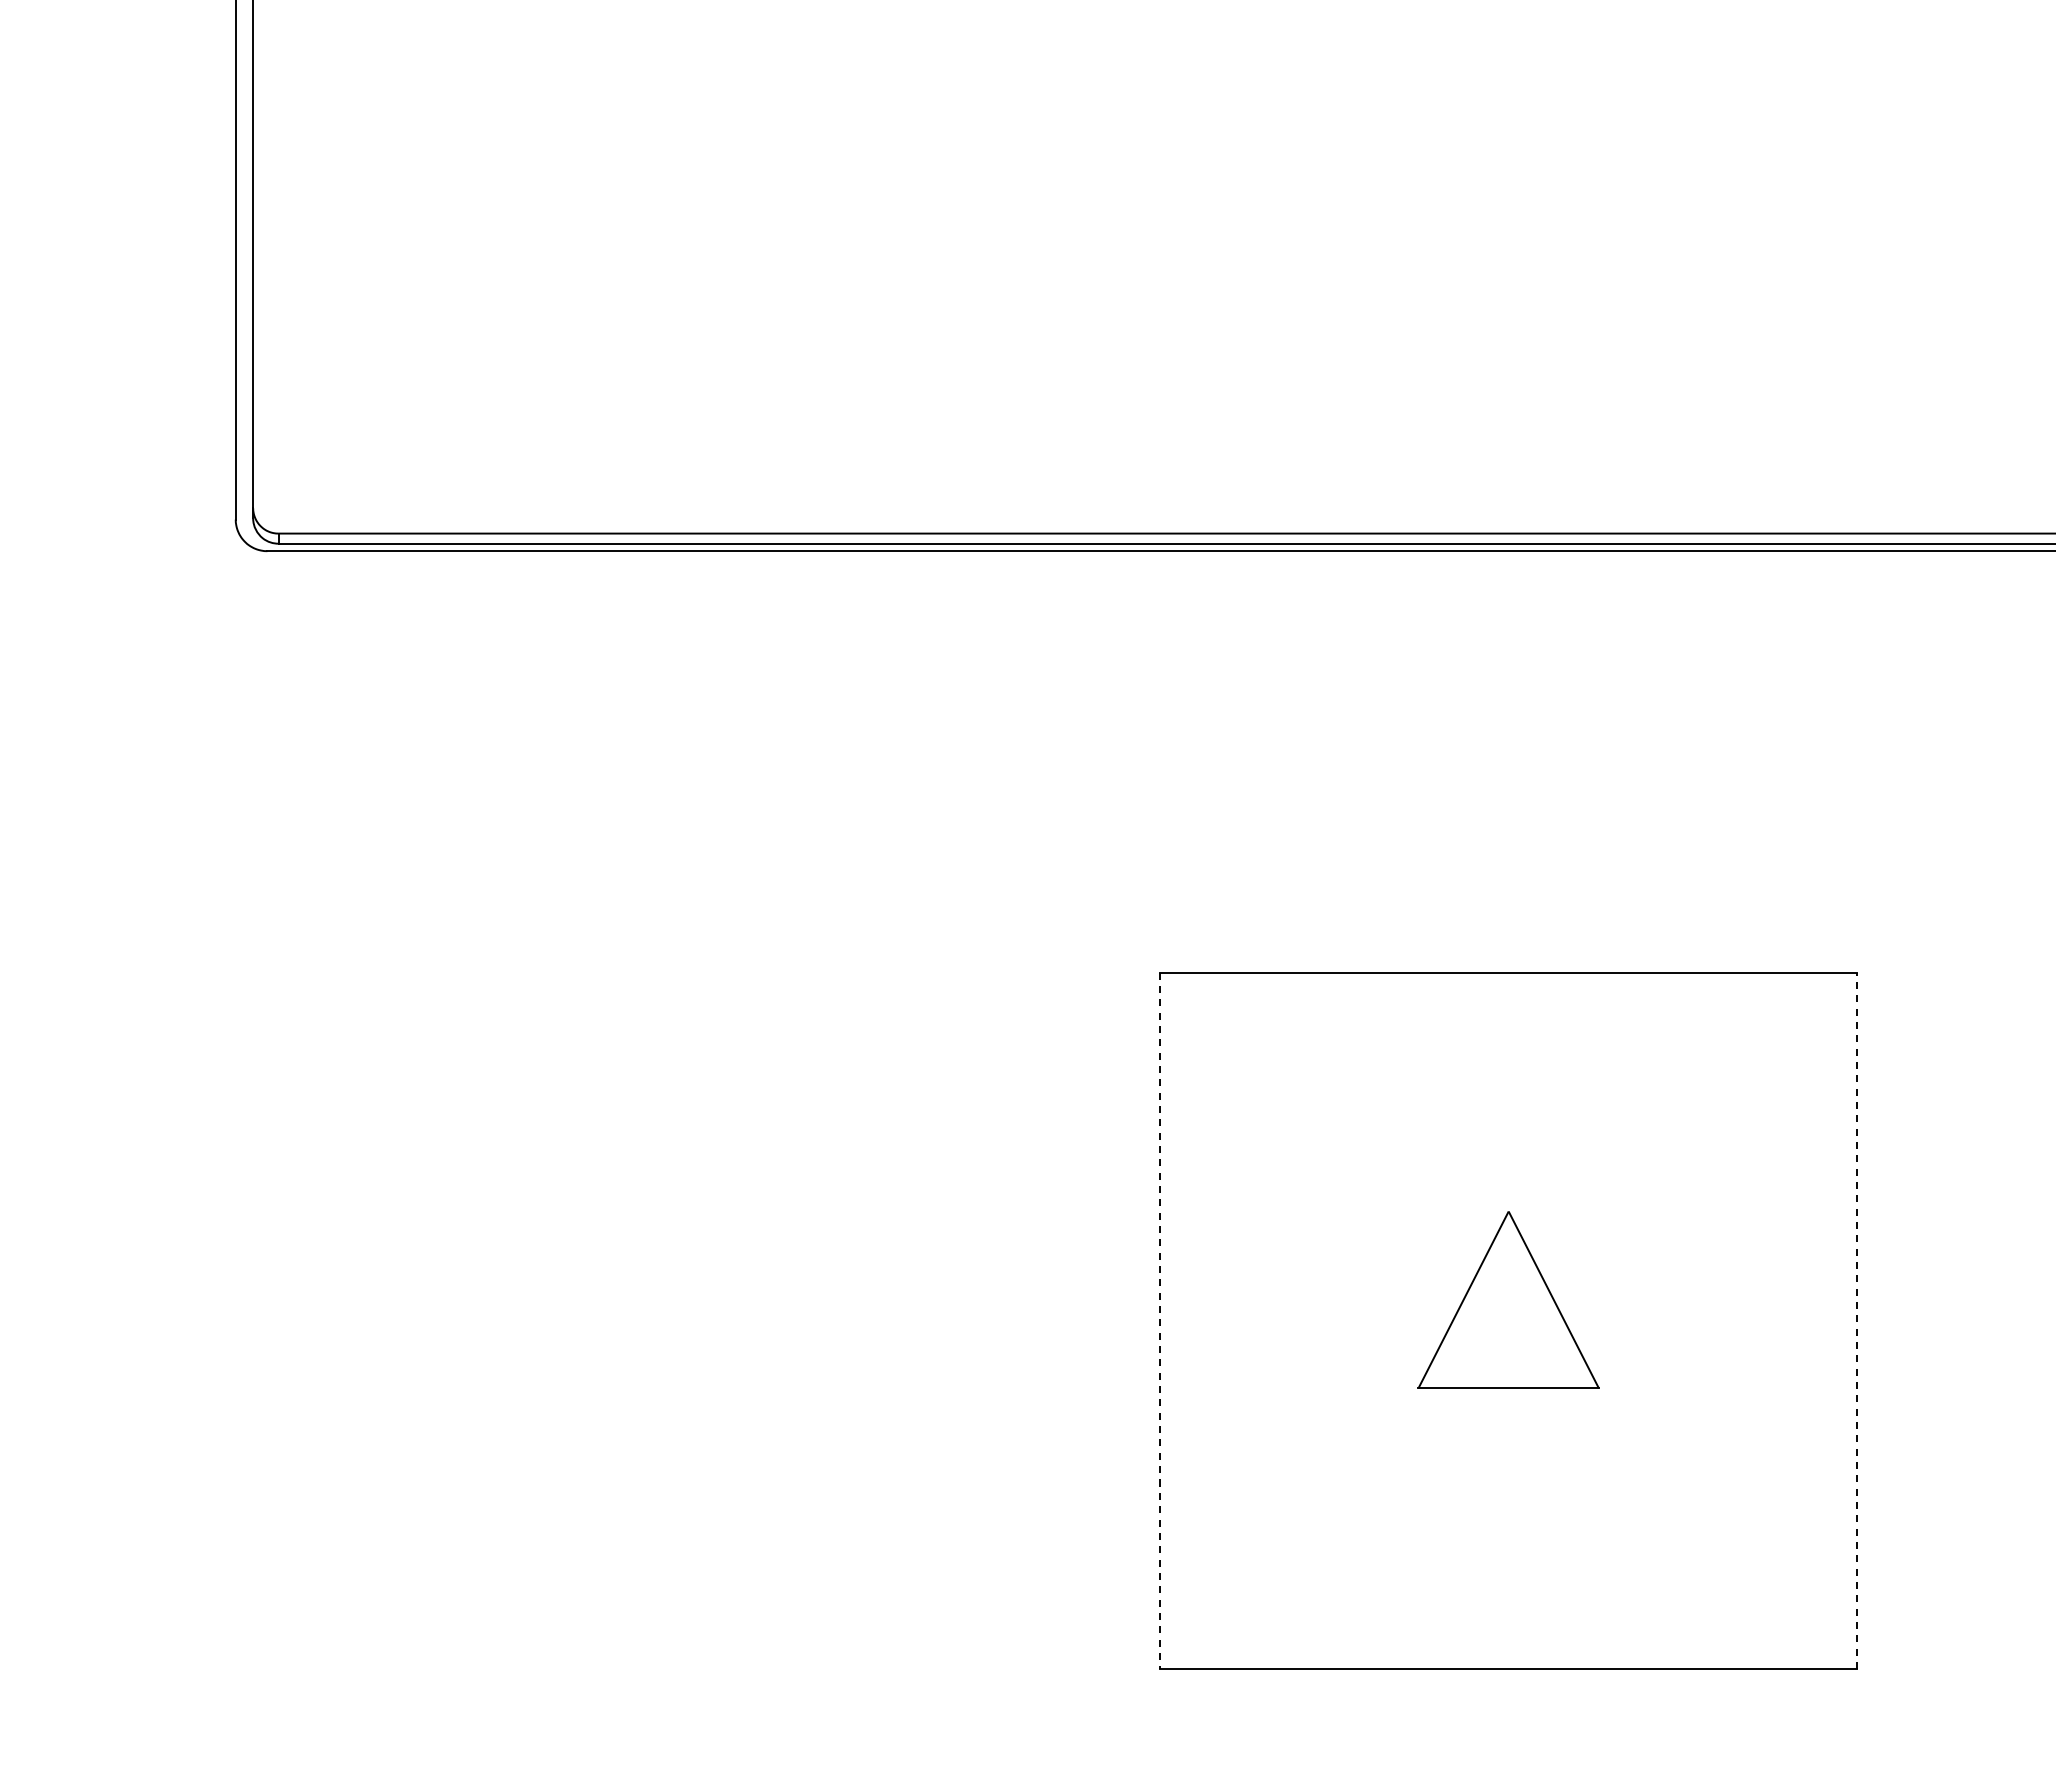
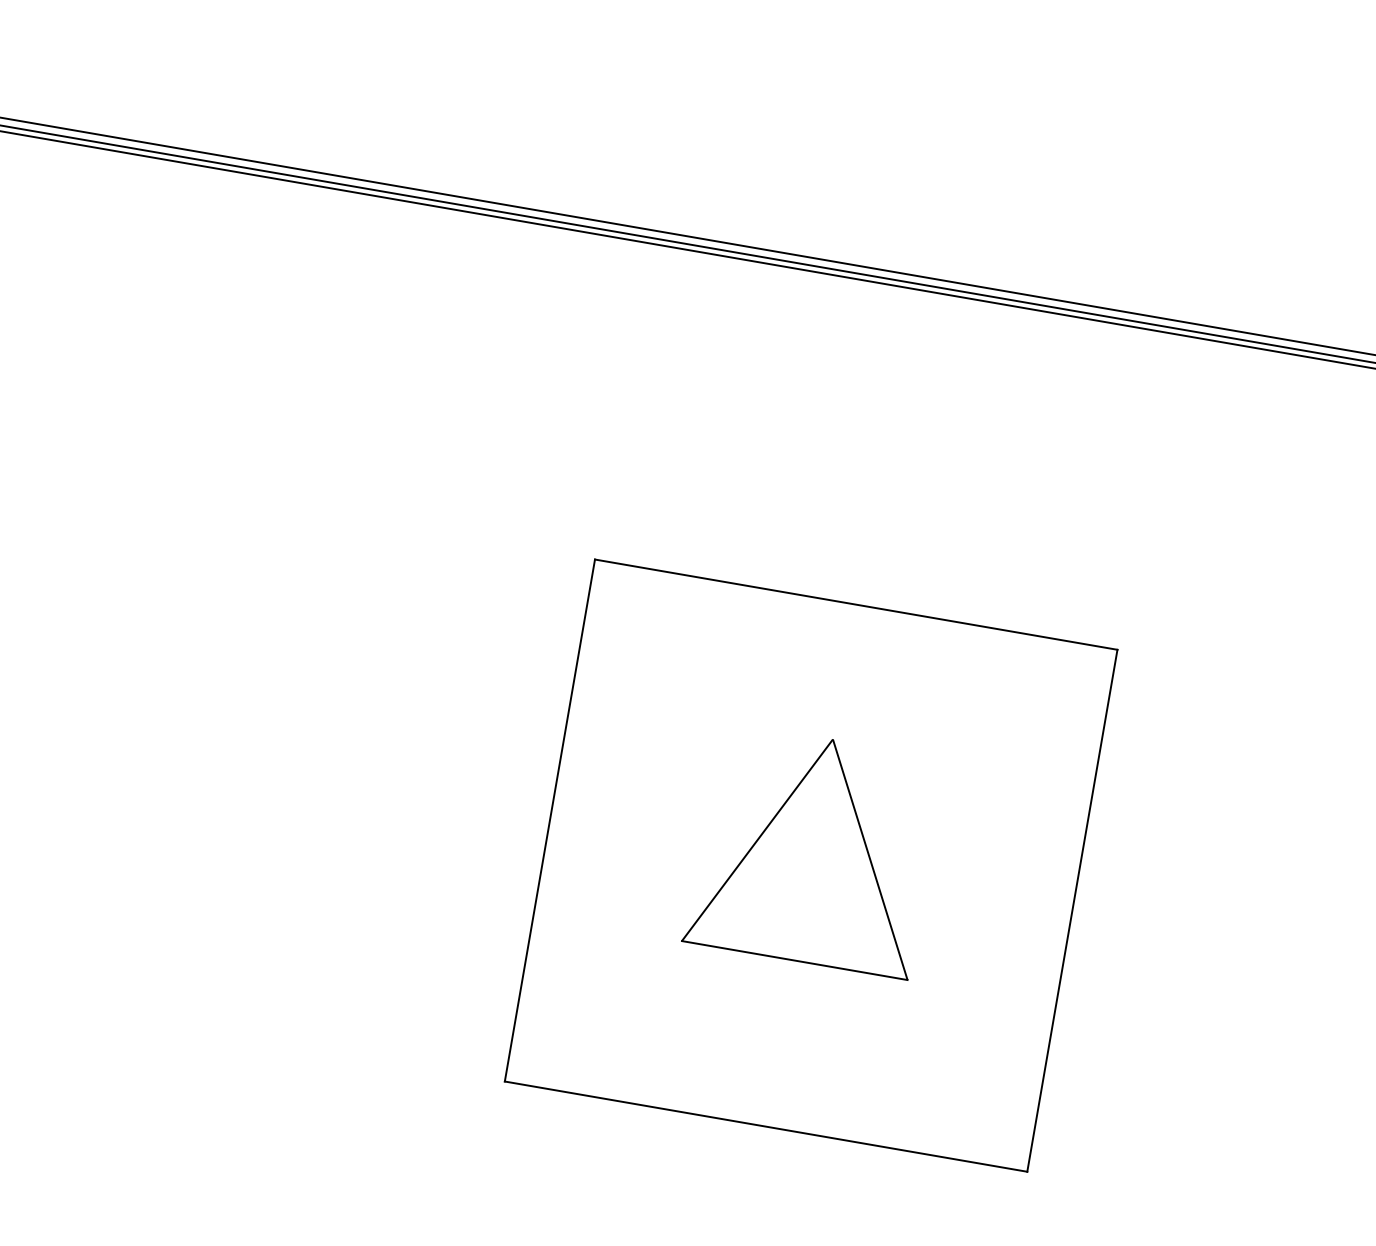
part: (1508, 1299) -> (813, 849), size x1.67
line: (1857, 1320) -> (1072, 910), dashed -> solid
line: (1160, 1321) -> (549, 821), dashed -> solid

